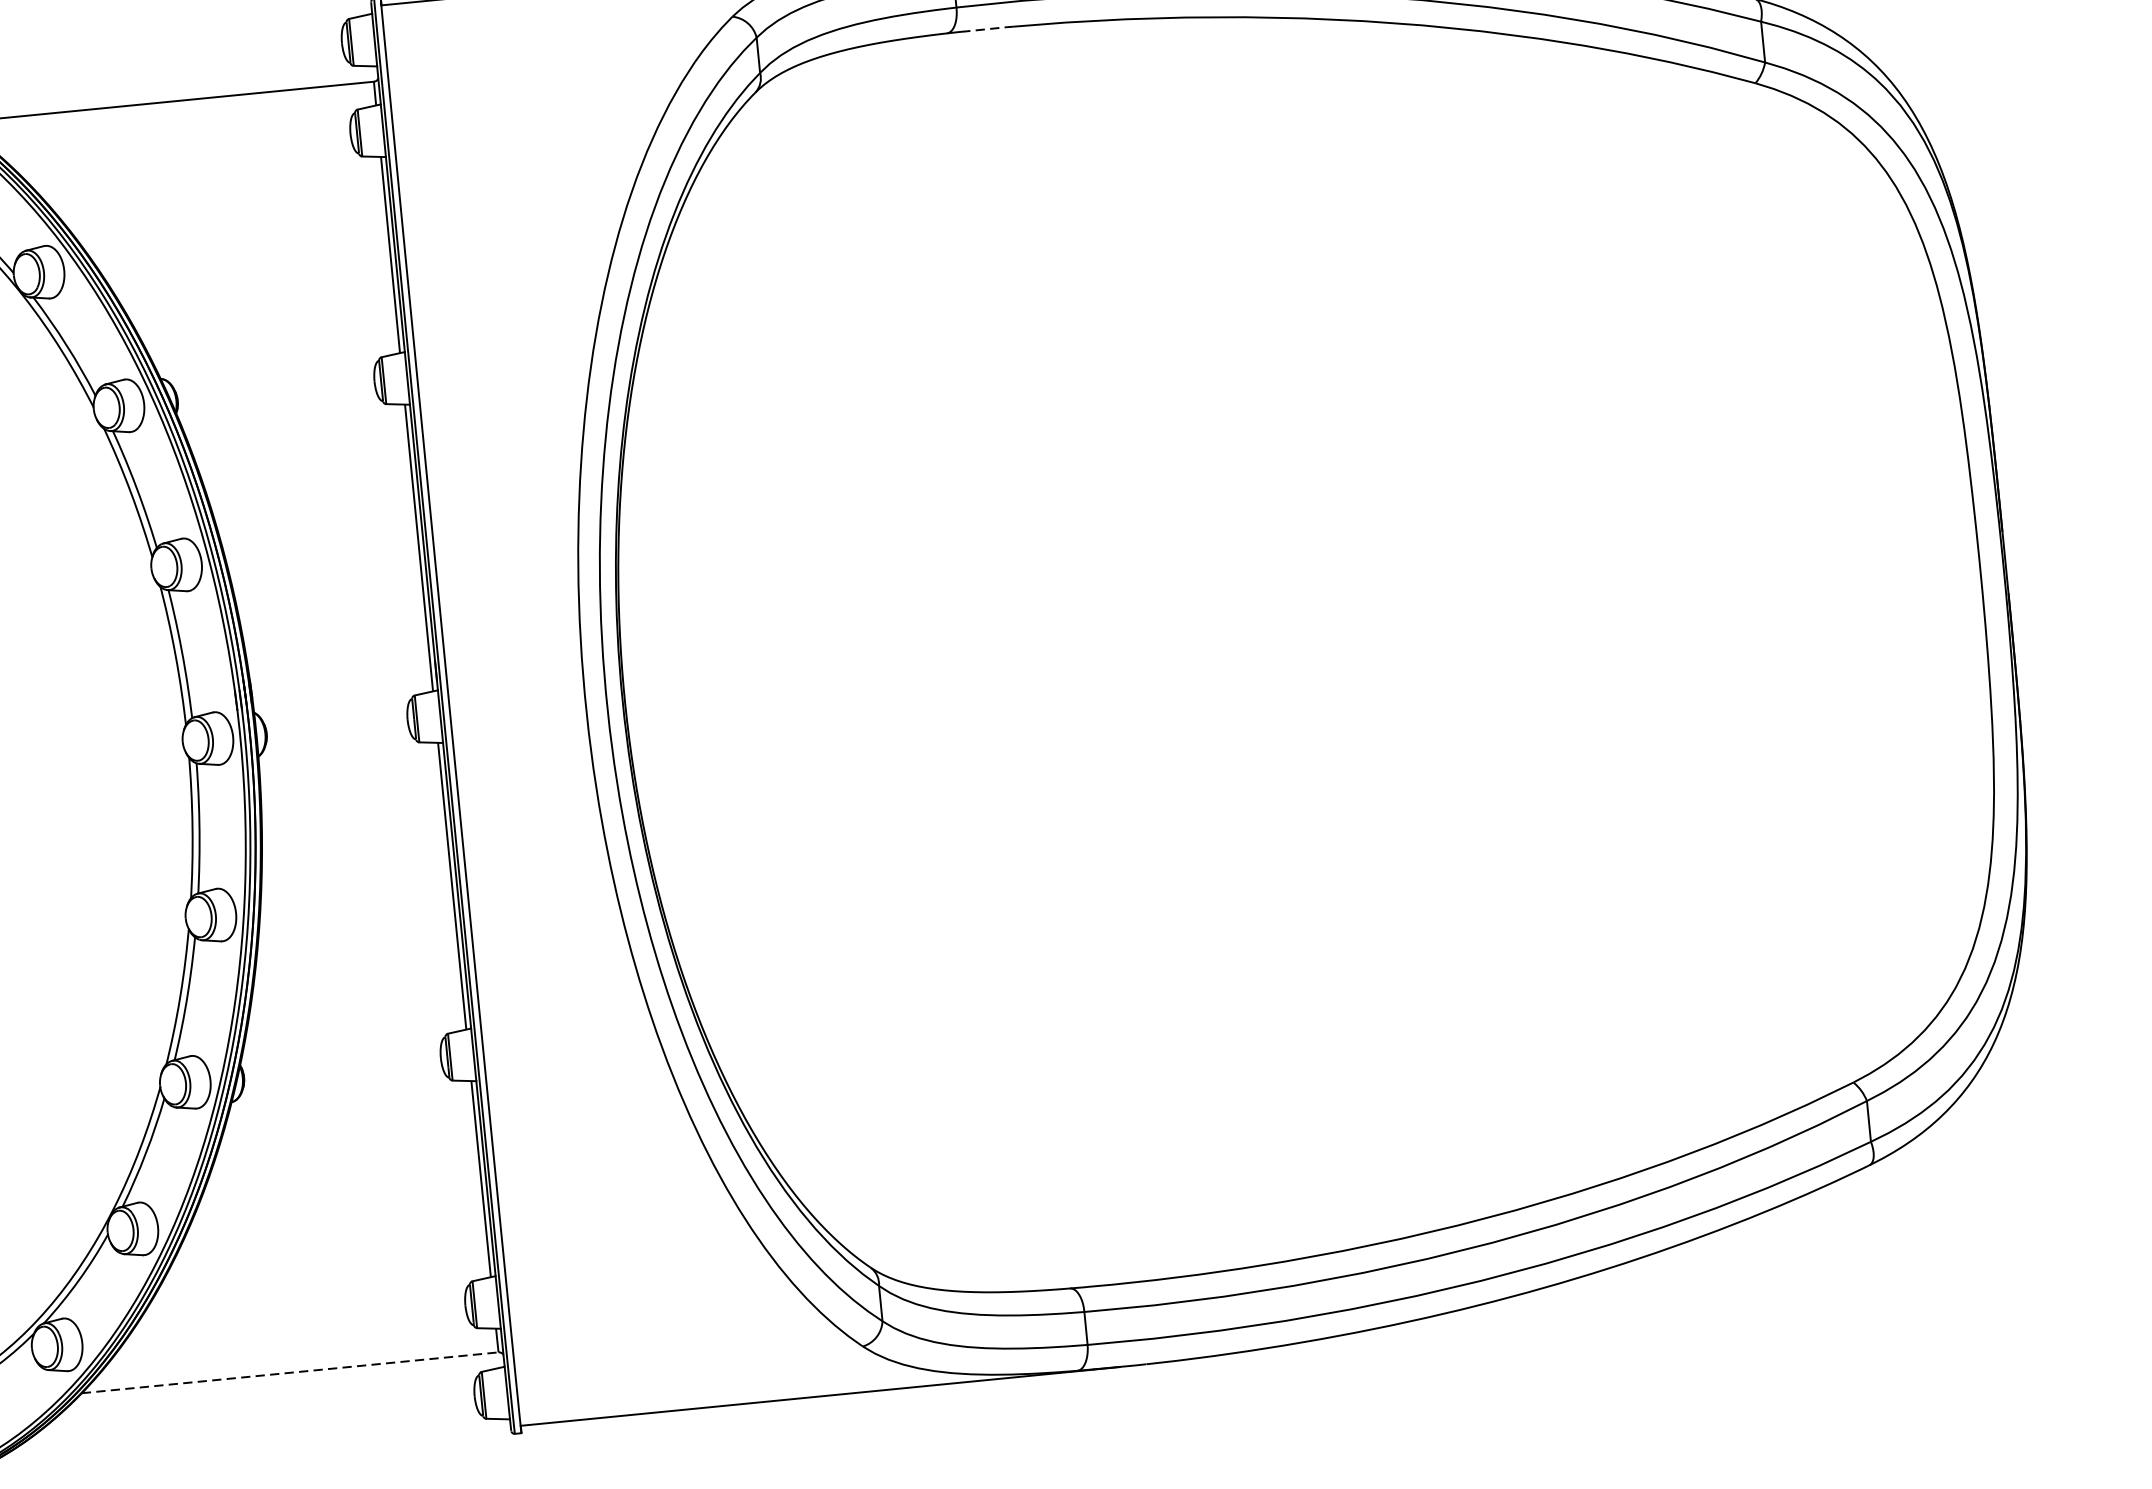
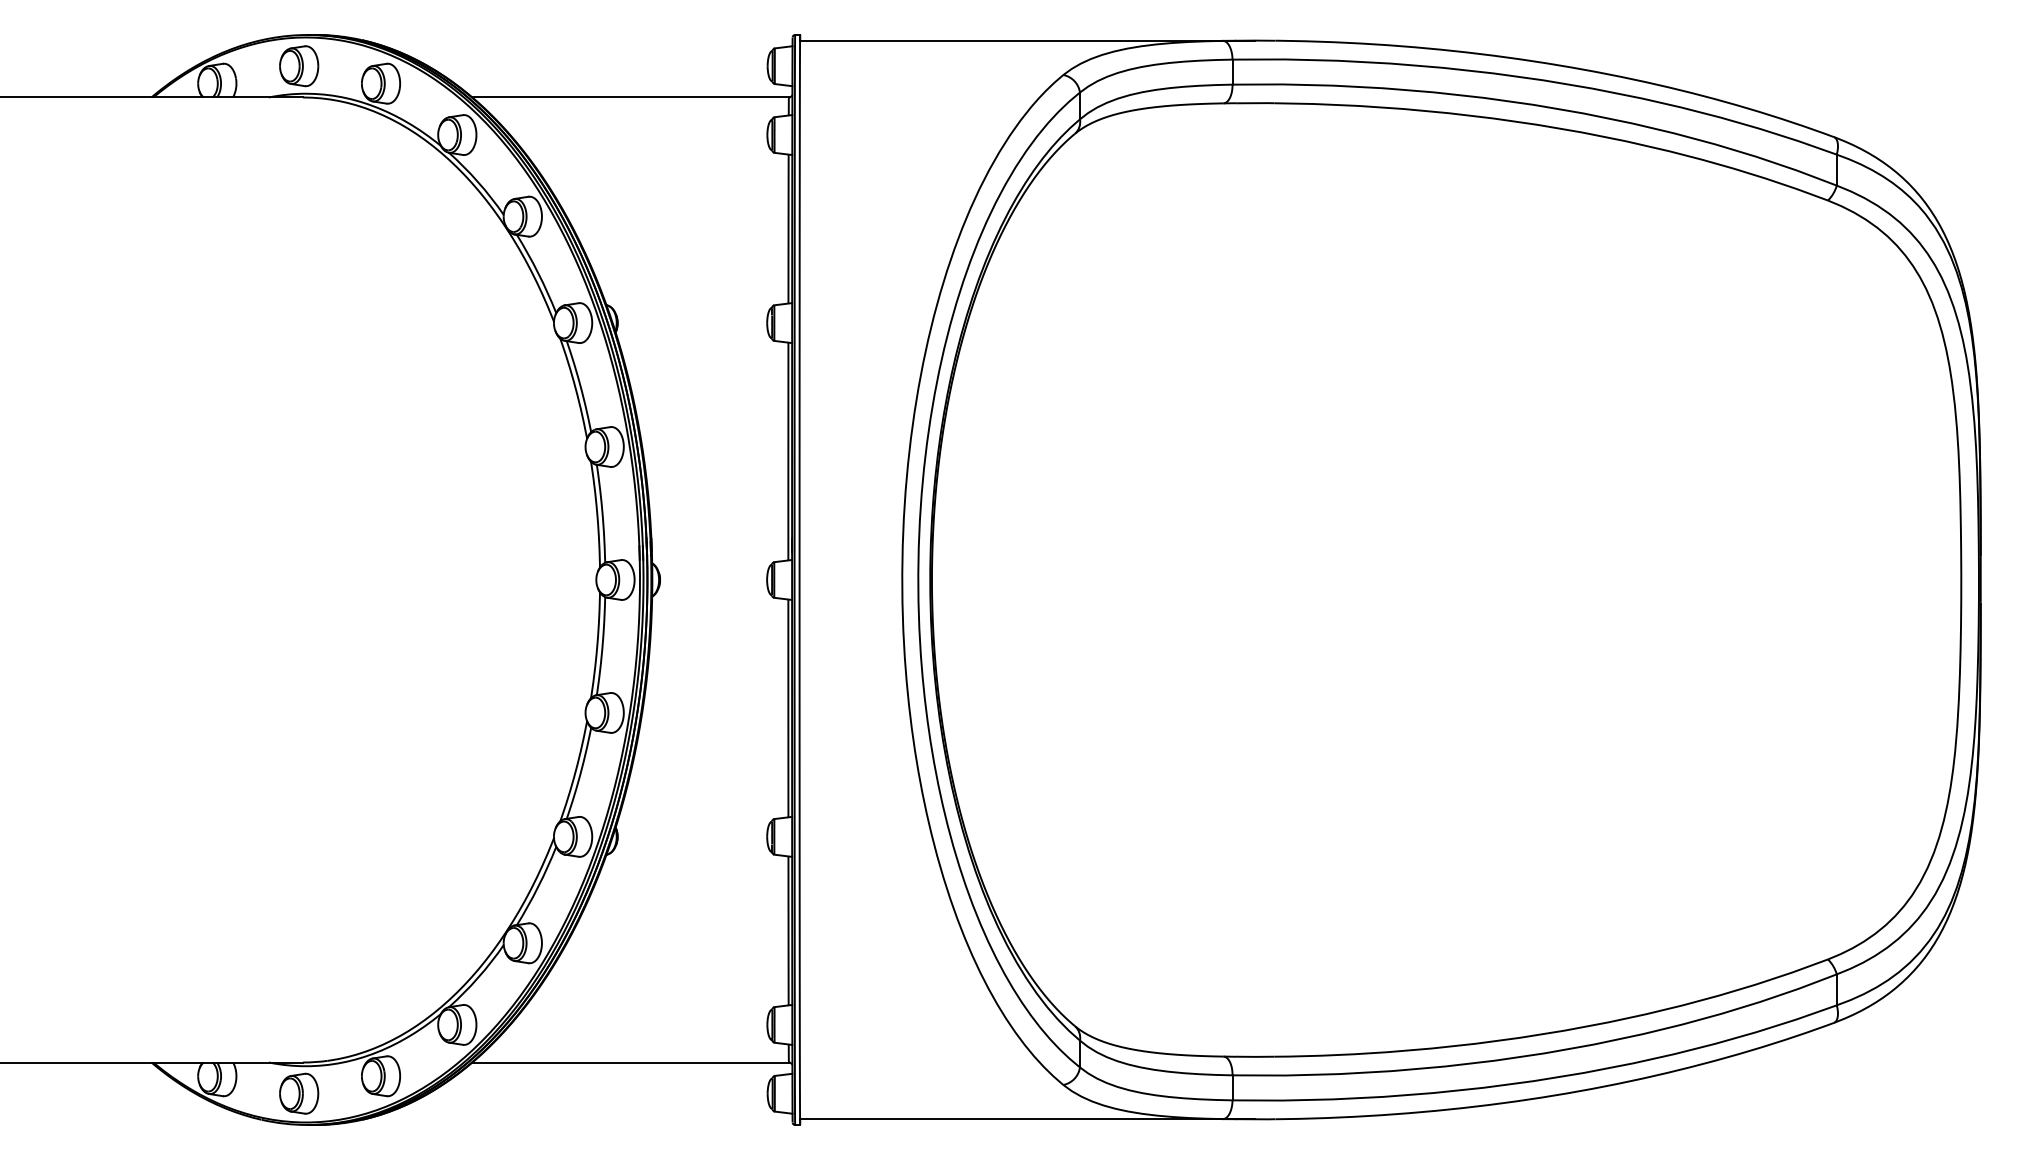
line: (989, 29) -> (1255, 103), dashed -> solid
line: (291, 1372) -> (631, 1062), dashed -> solid

